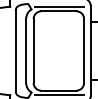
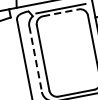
line: (58, 11) -> (60, 13), solid -> dashed
line: (26, 51) -> (35, 59), solid -> dashed

